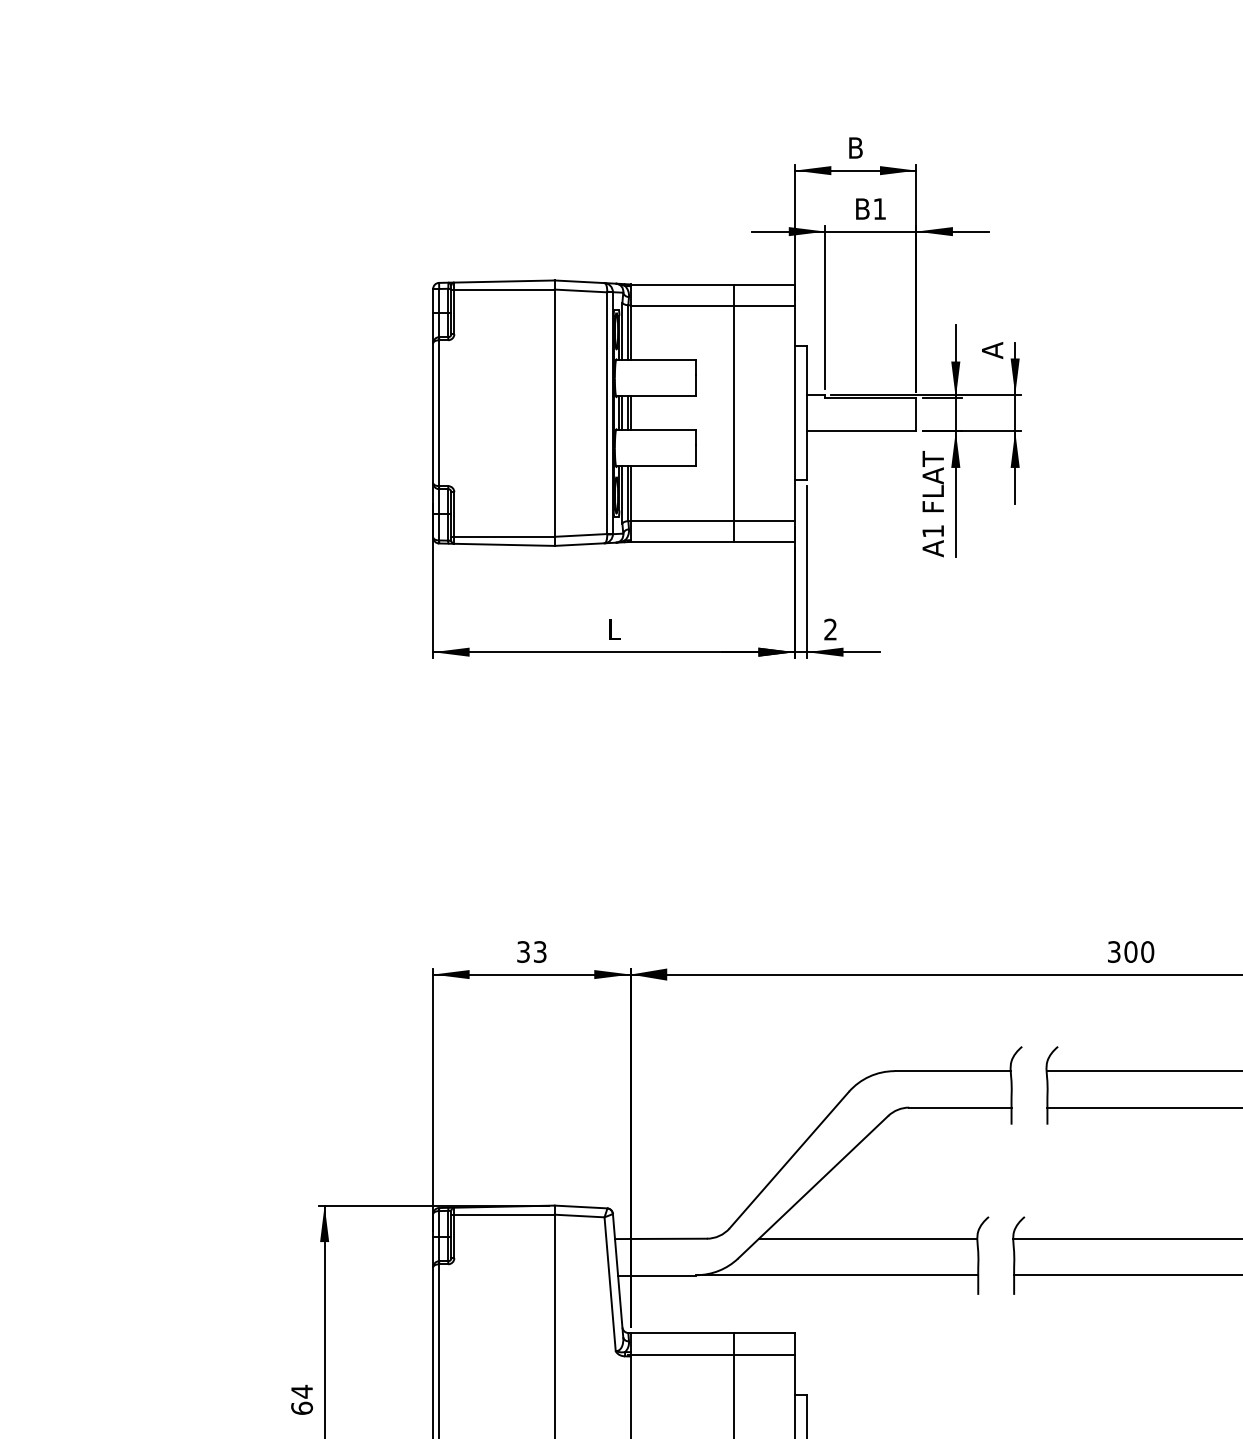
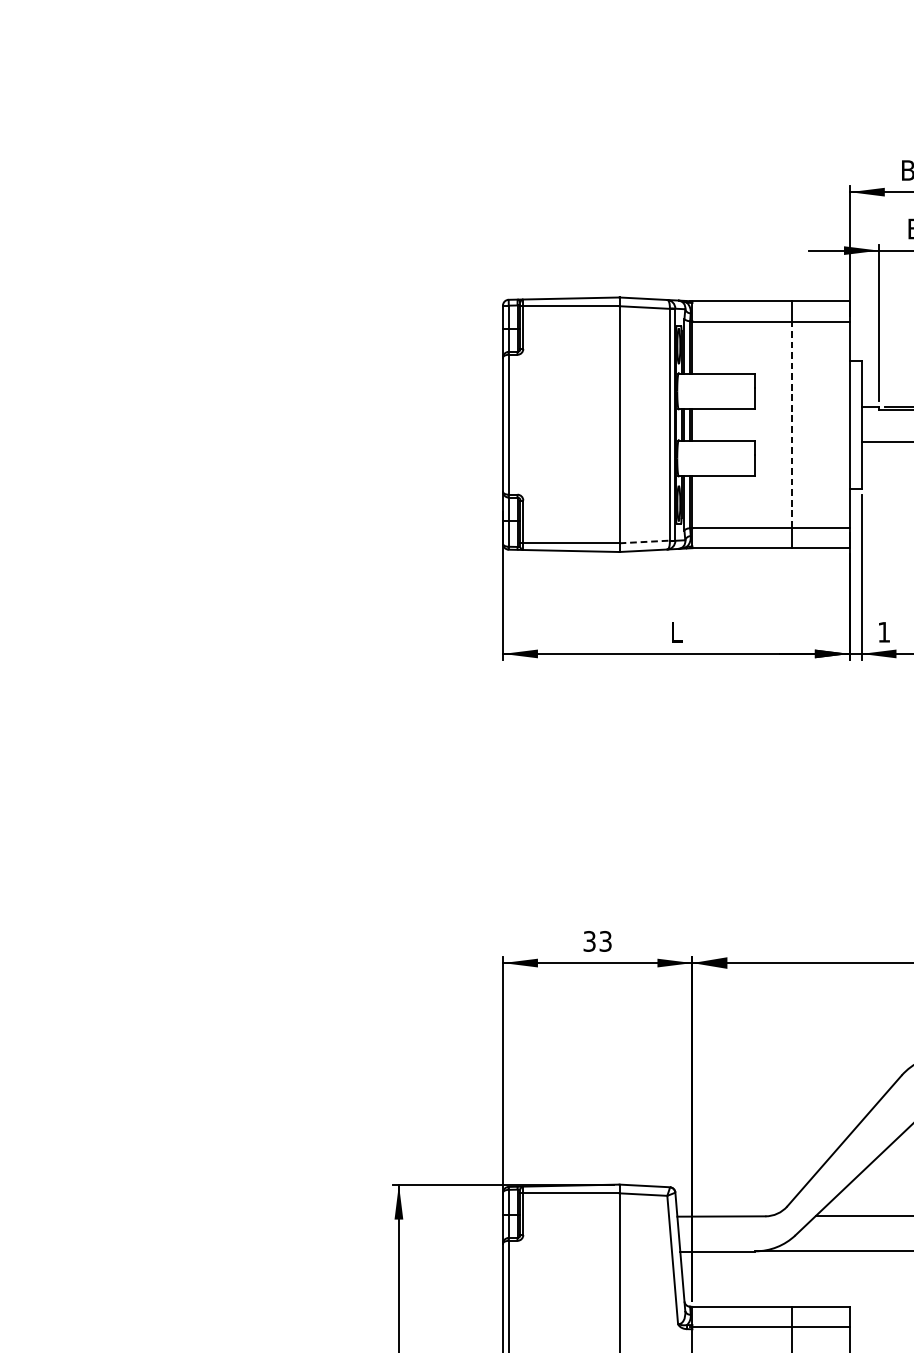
line: (734, 412) -> (791, 424), solid -> dashed
line: (581, 535) -> (645, 542), solid -> dashed
text: (830, 629) -> (883, 632), 2 -> 1

